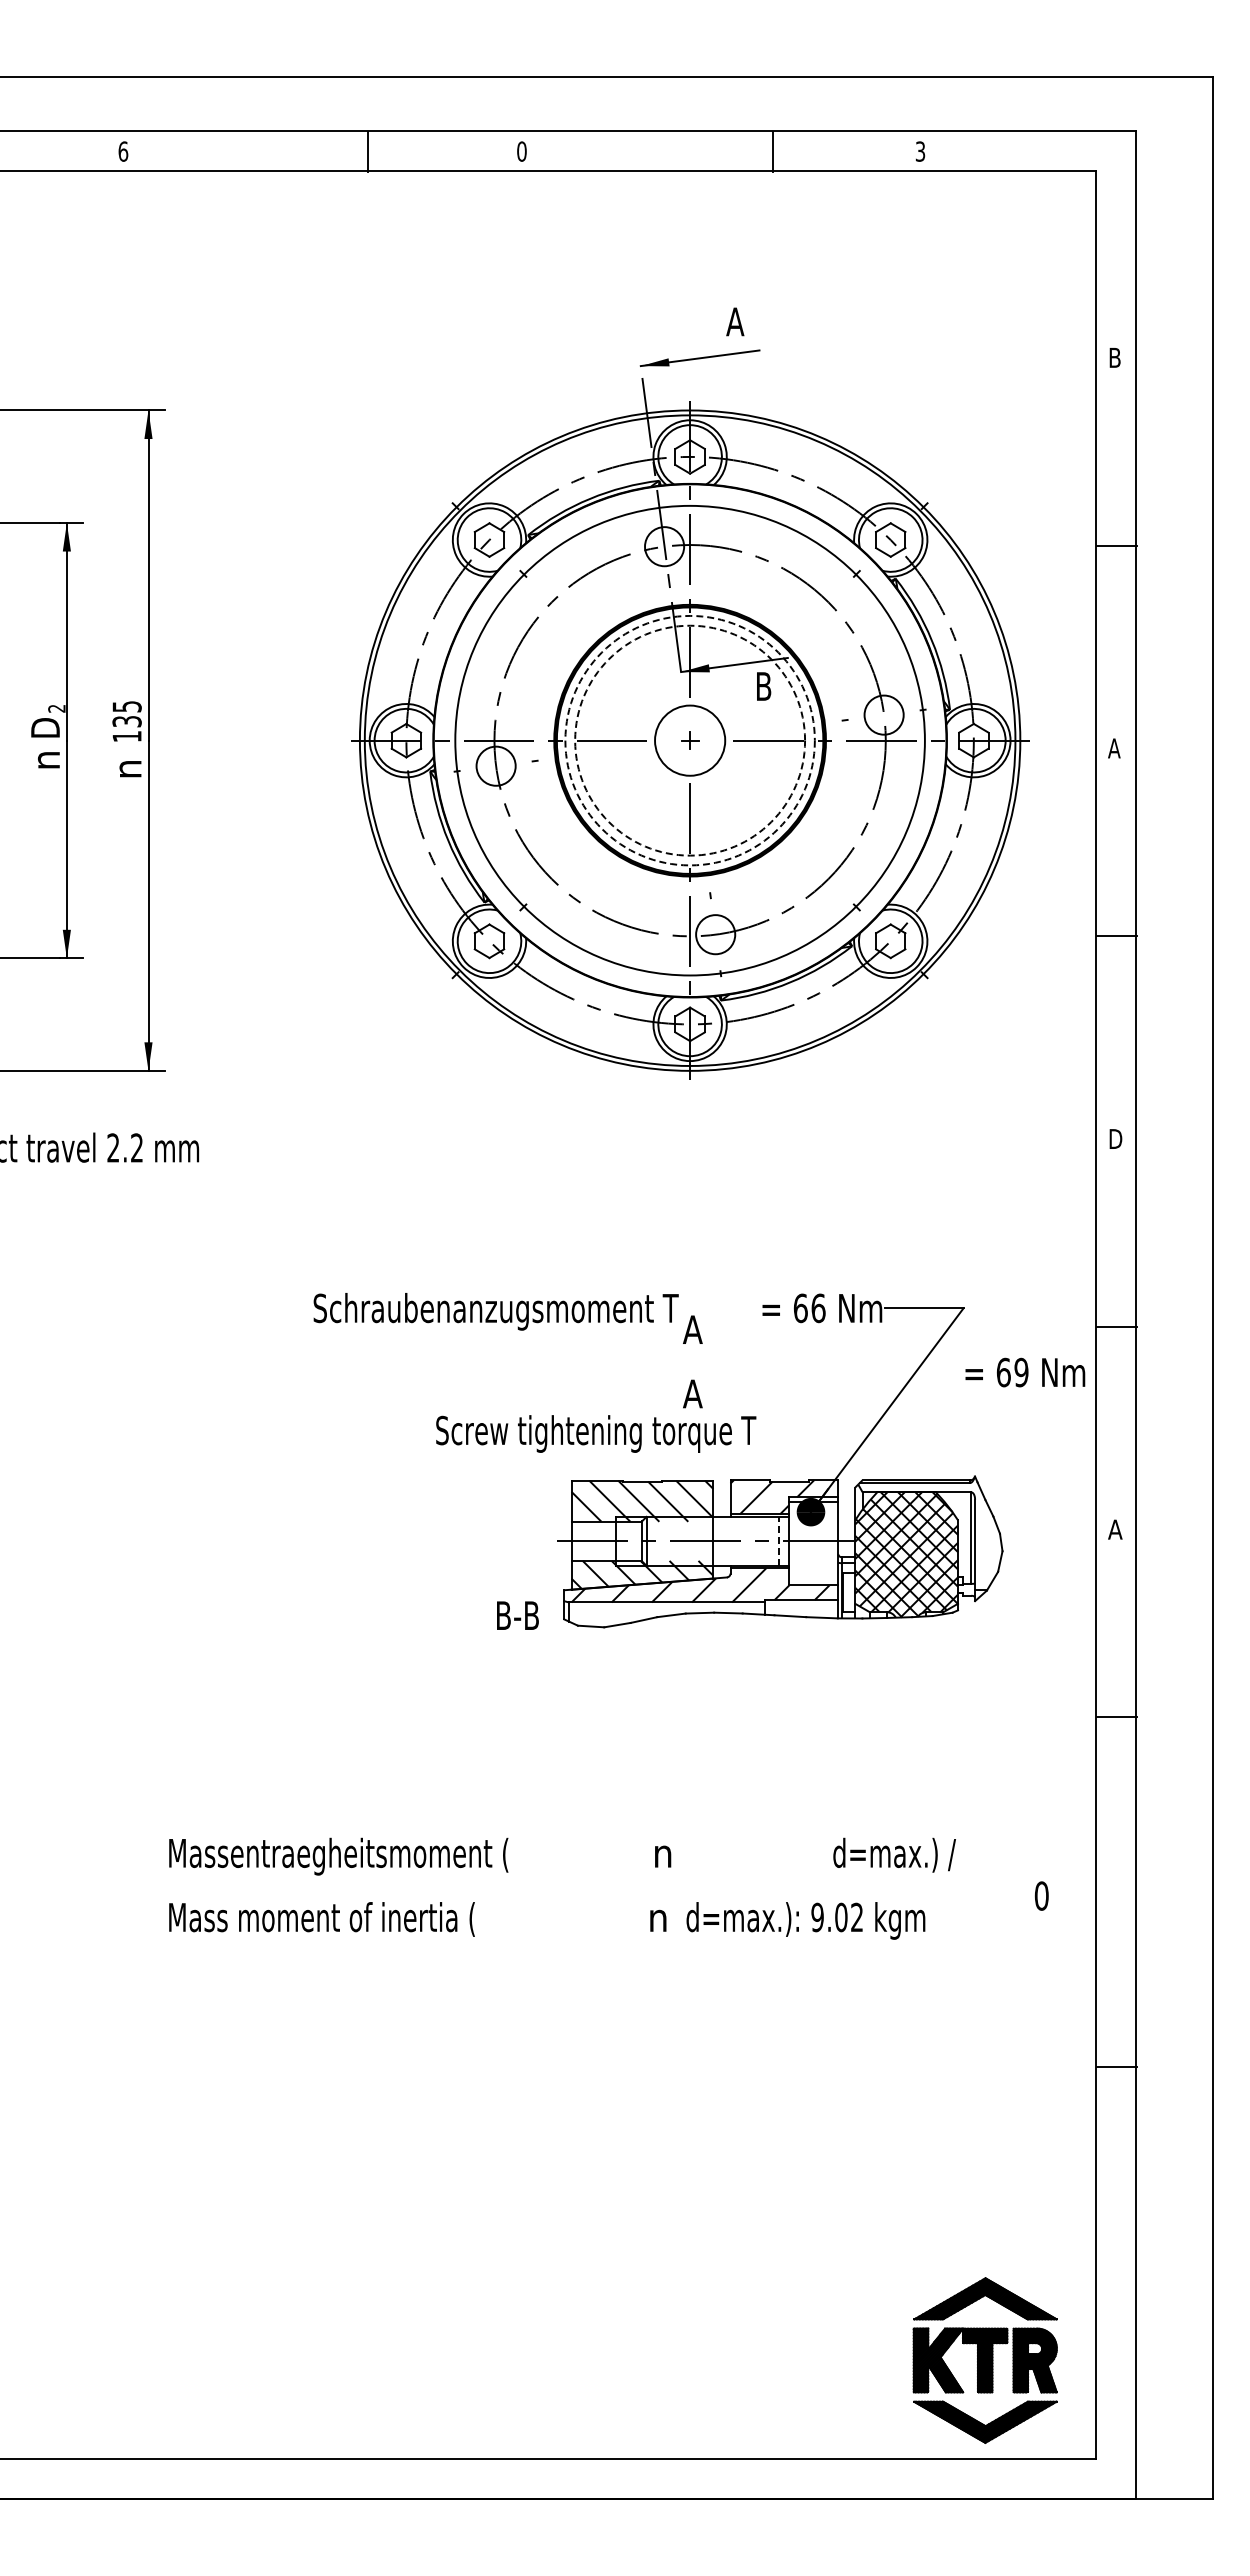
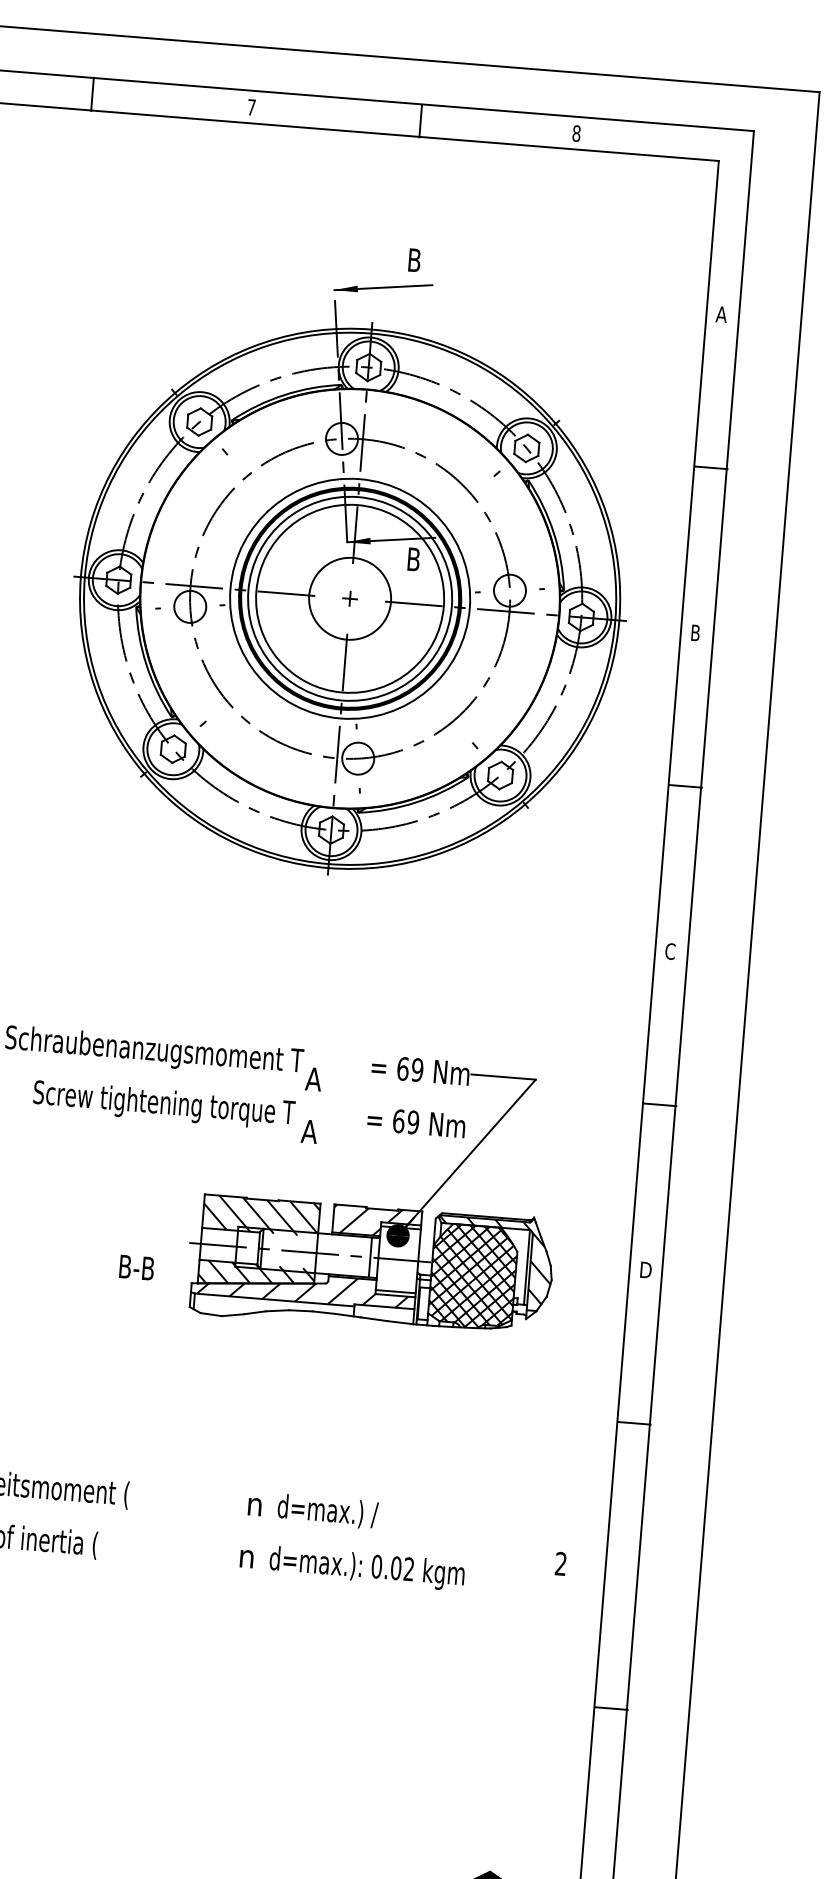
line: (367, 151) -> (92, 94), moved
text: (521, 151) -> (251, 107), 0 -> 7
line: (773, 151) -> (420, 121), moved
text: (920, 151) -> (576, 133), 3 -> 8
text: (735, 321) -> (414, 260), A -> B
text: (1114, 357) -> (721, 314), B -> A
circle: (689, 740) -> (349, 598), dashed -> solid
circle: (689, 740) -> (349, 598), size x0.62
circle: (689, 740) -> (349, 598), size x1.43
circle: (690, 740) -> (350, 598), dashed -> solid
text: (1114, 748) -> (695, 633), A -> B
text: (1115, 1138) -> (670, 951), D -> C
text: (818, 1308) -> (417, 1070), 66 -> 69
text: (1025, 1372) -> (416, 1122), moved
text: (596, 1433) -> (164, 1104), moved
text: (1115, 1529) -> (645, 1269), A -> D
hatch: (930, 1532) -> (494, 1260), added
line: (779, 1540) -> (370, 1256), dashed -> solid
line: (813, 1580) -> (395, 1291), added
text: (517, 1615) -> (136, 1267), moved
text: (894, 1854) -> (327, 1511), moved
text: (1041, 1895) -> (560, 1563), 0 -> 2
text: (817, 1917) -> (376, 1566), 9.02 -> 0.02

